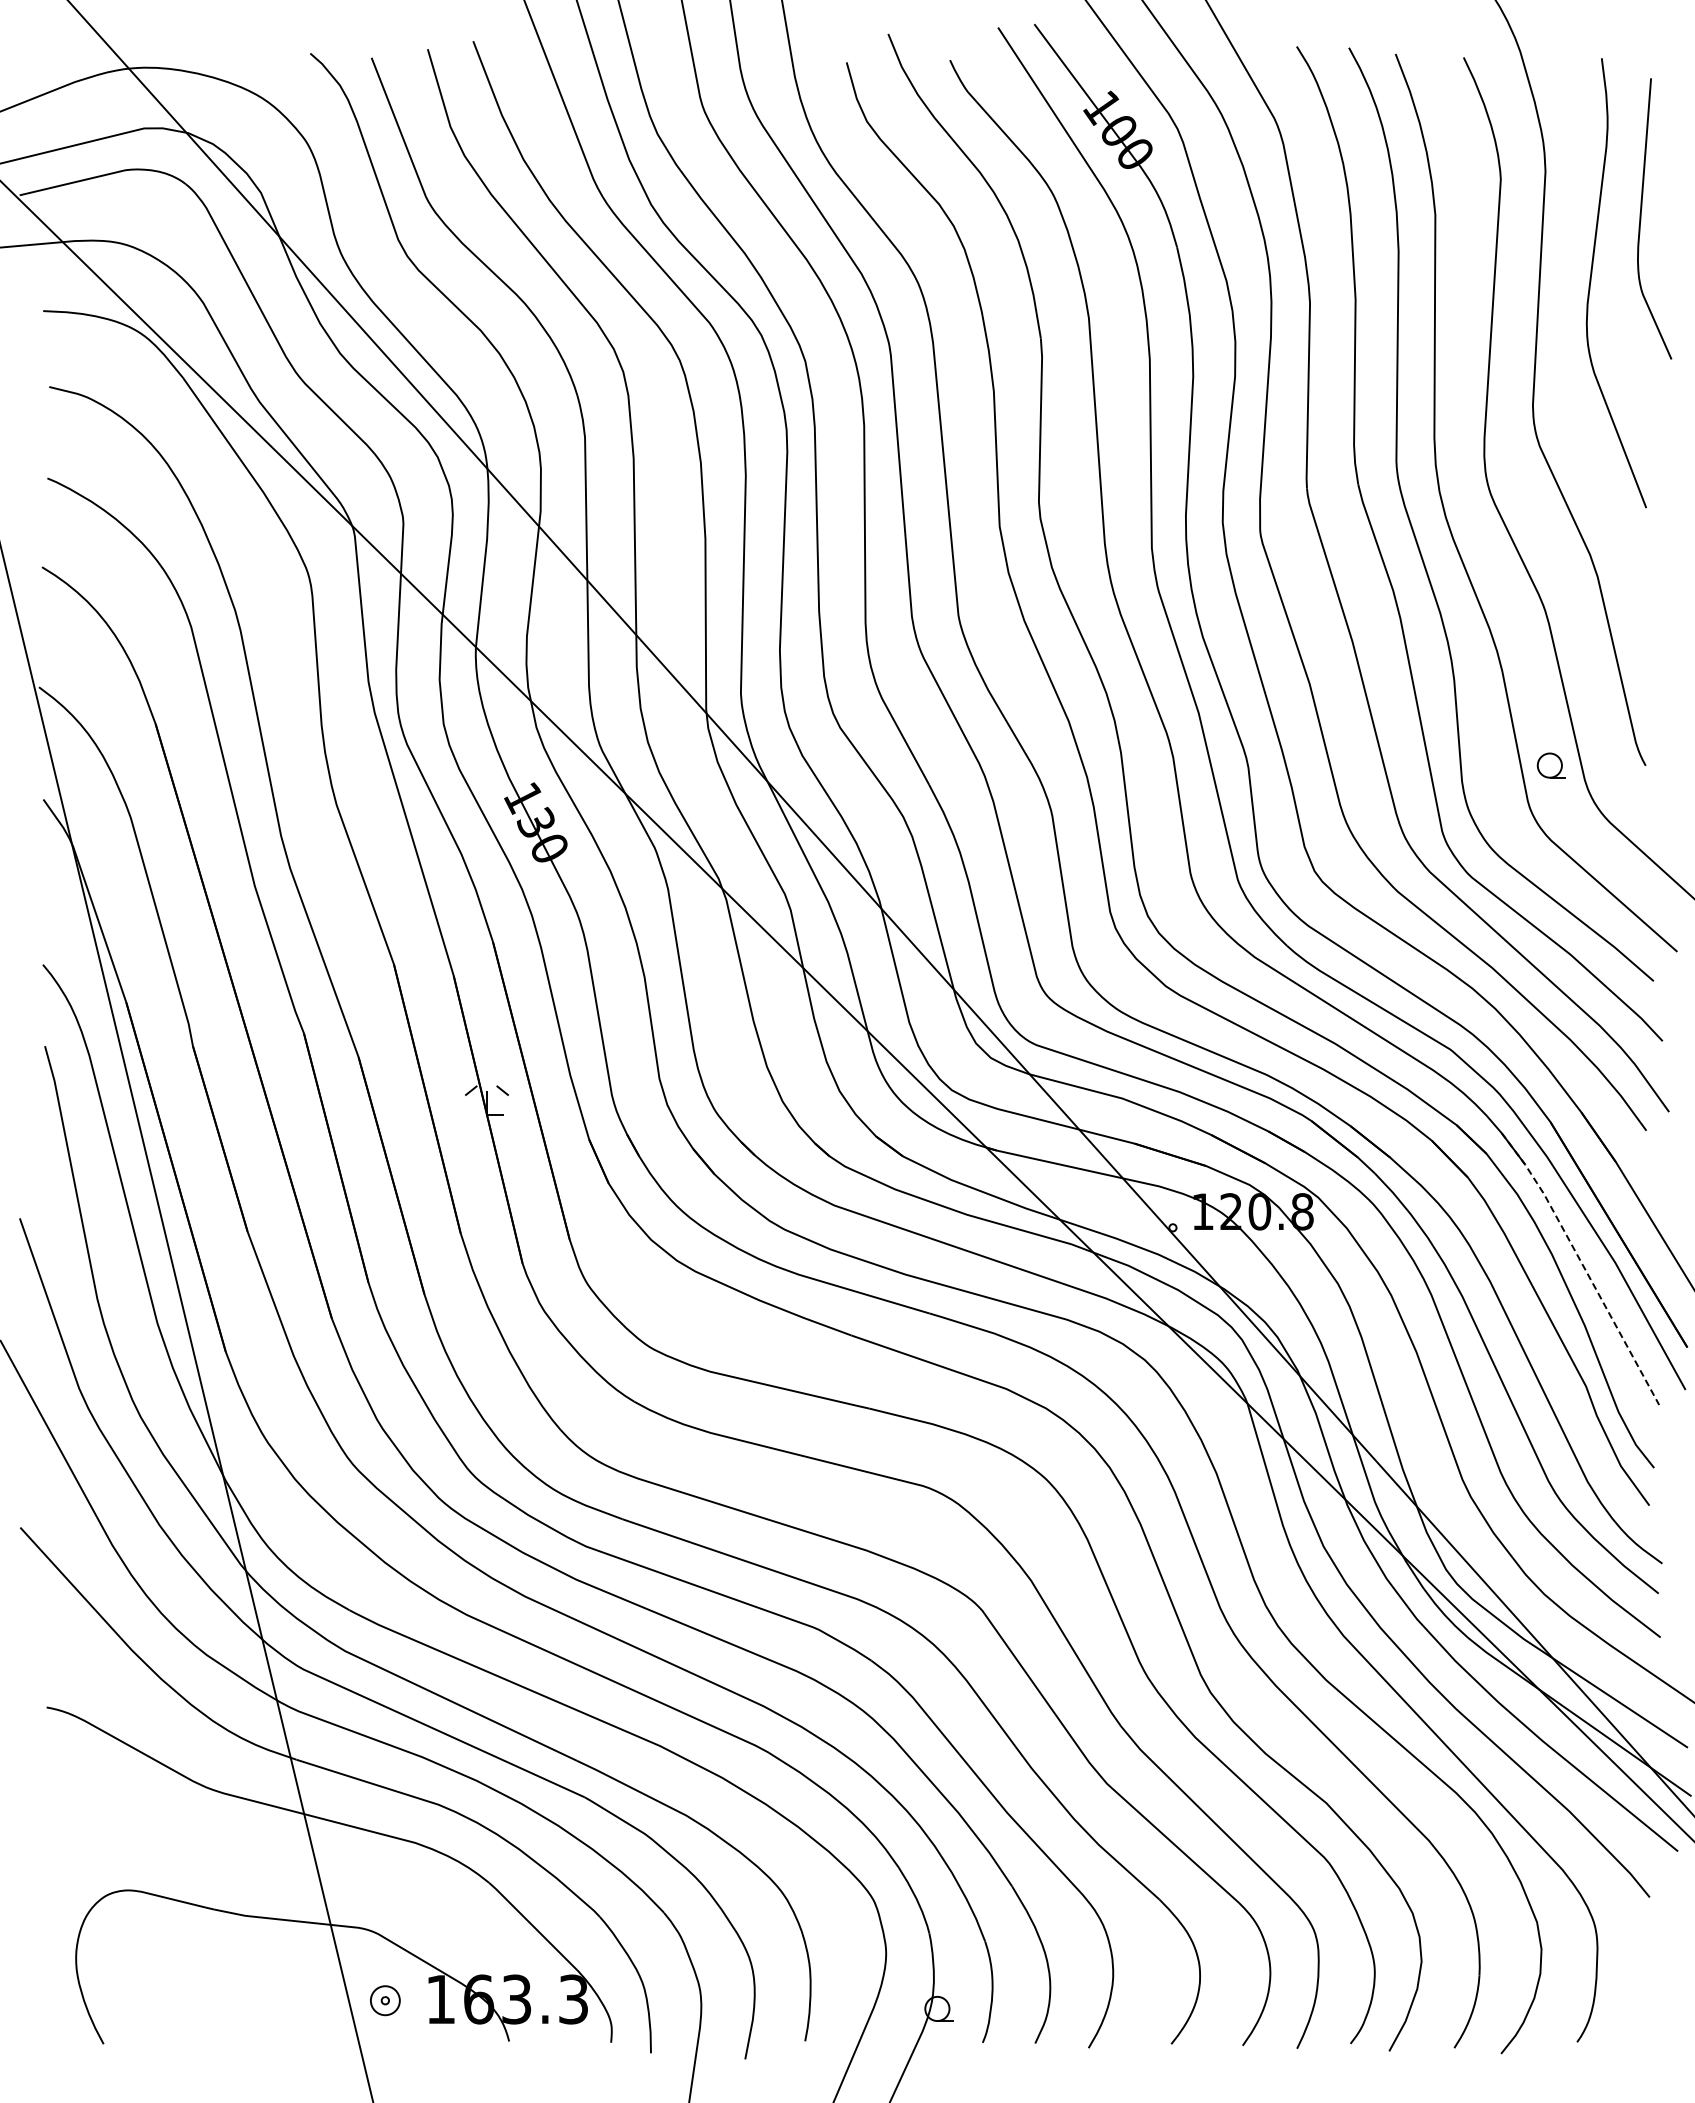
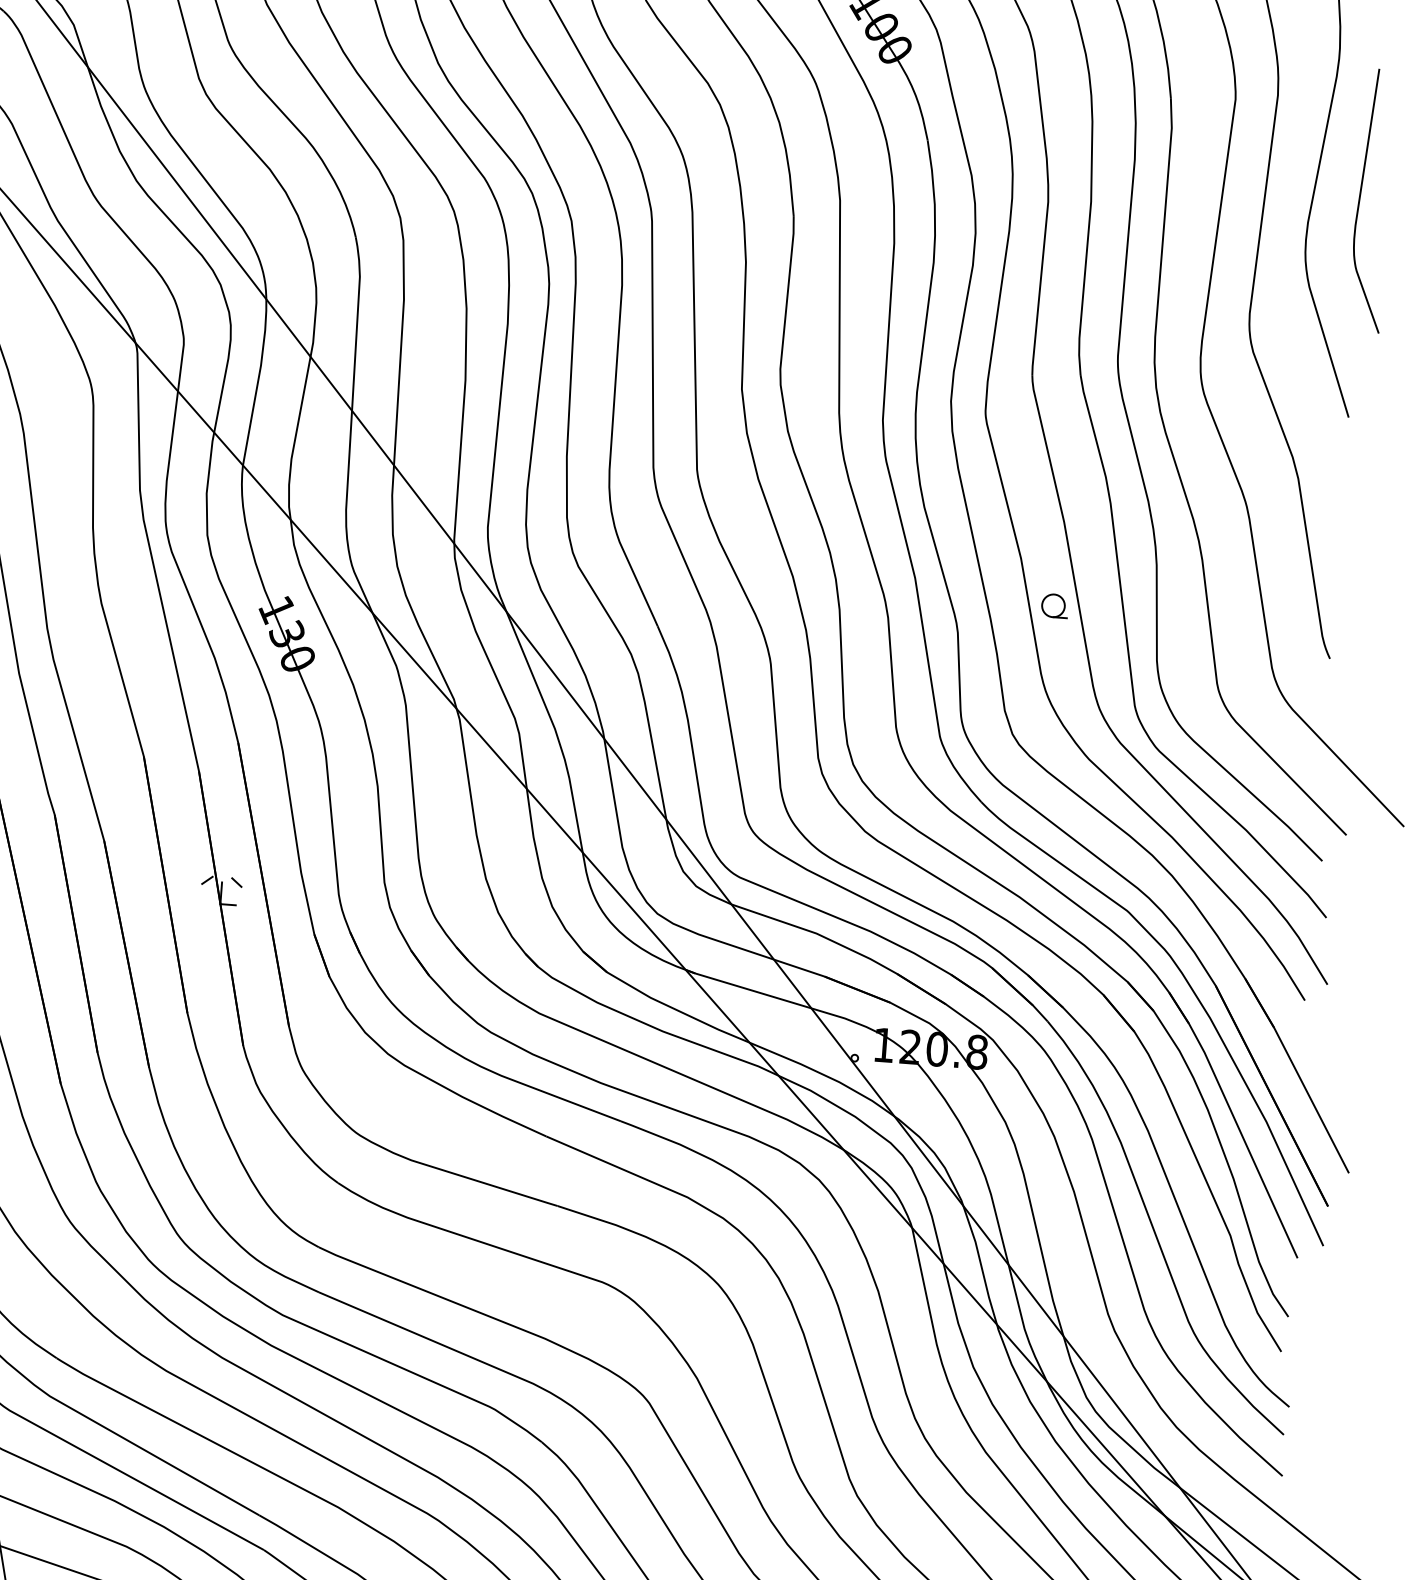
curve: (1641, 218) -> (1360, 199), moved
part: (1550, 765) -> (1054, 605), moved
line: (1583, 1265) -> (1236, 1122), dashed -> solid

